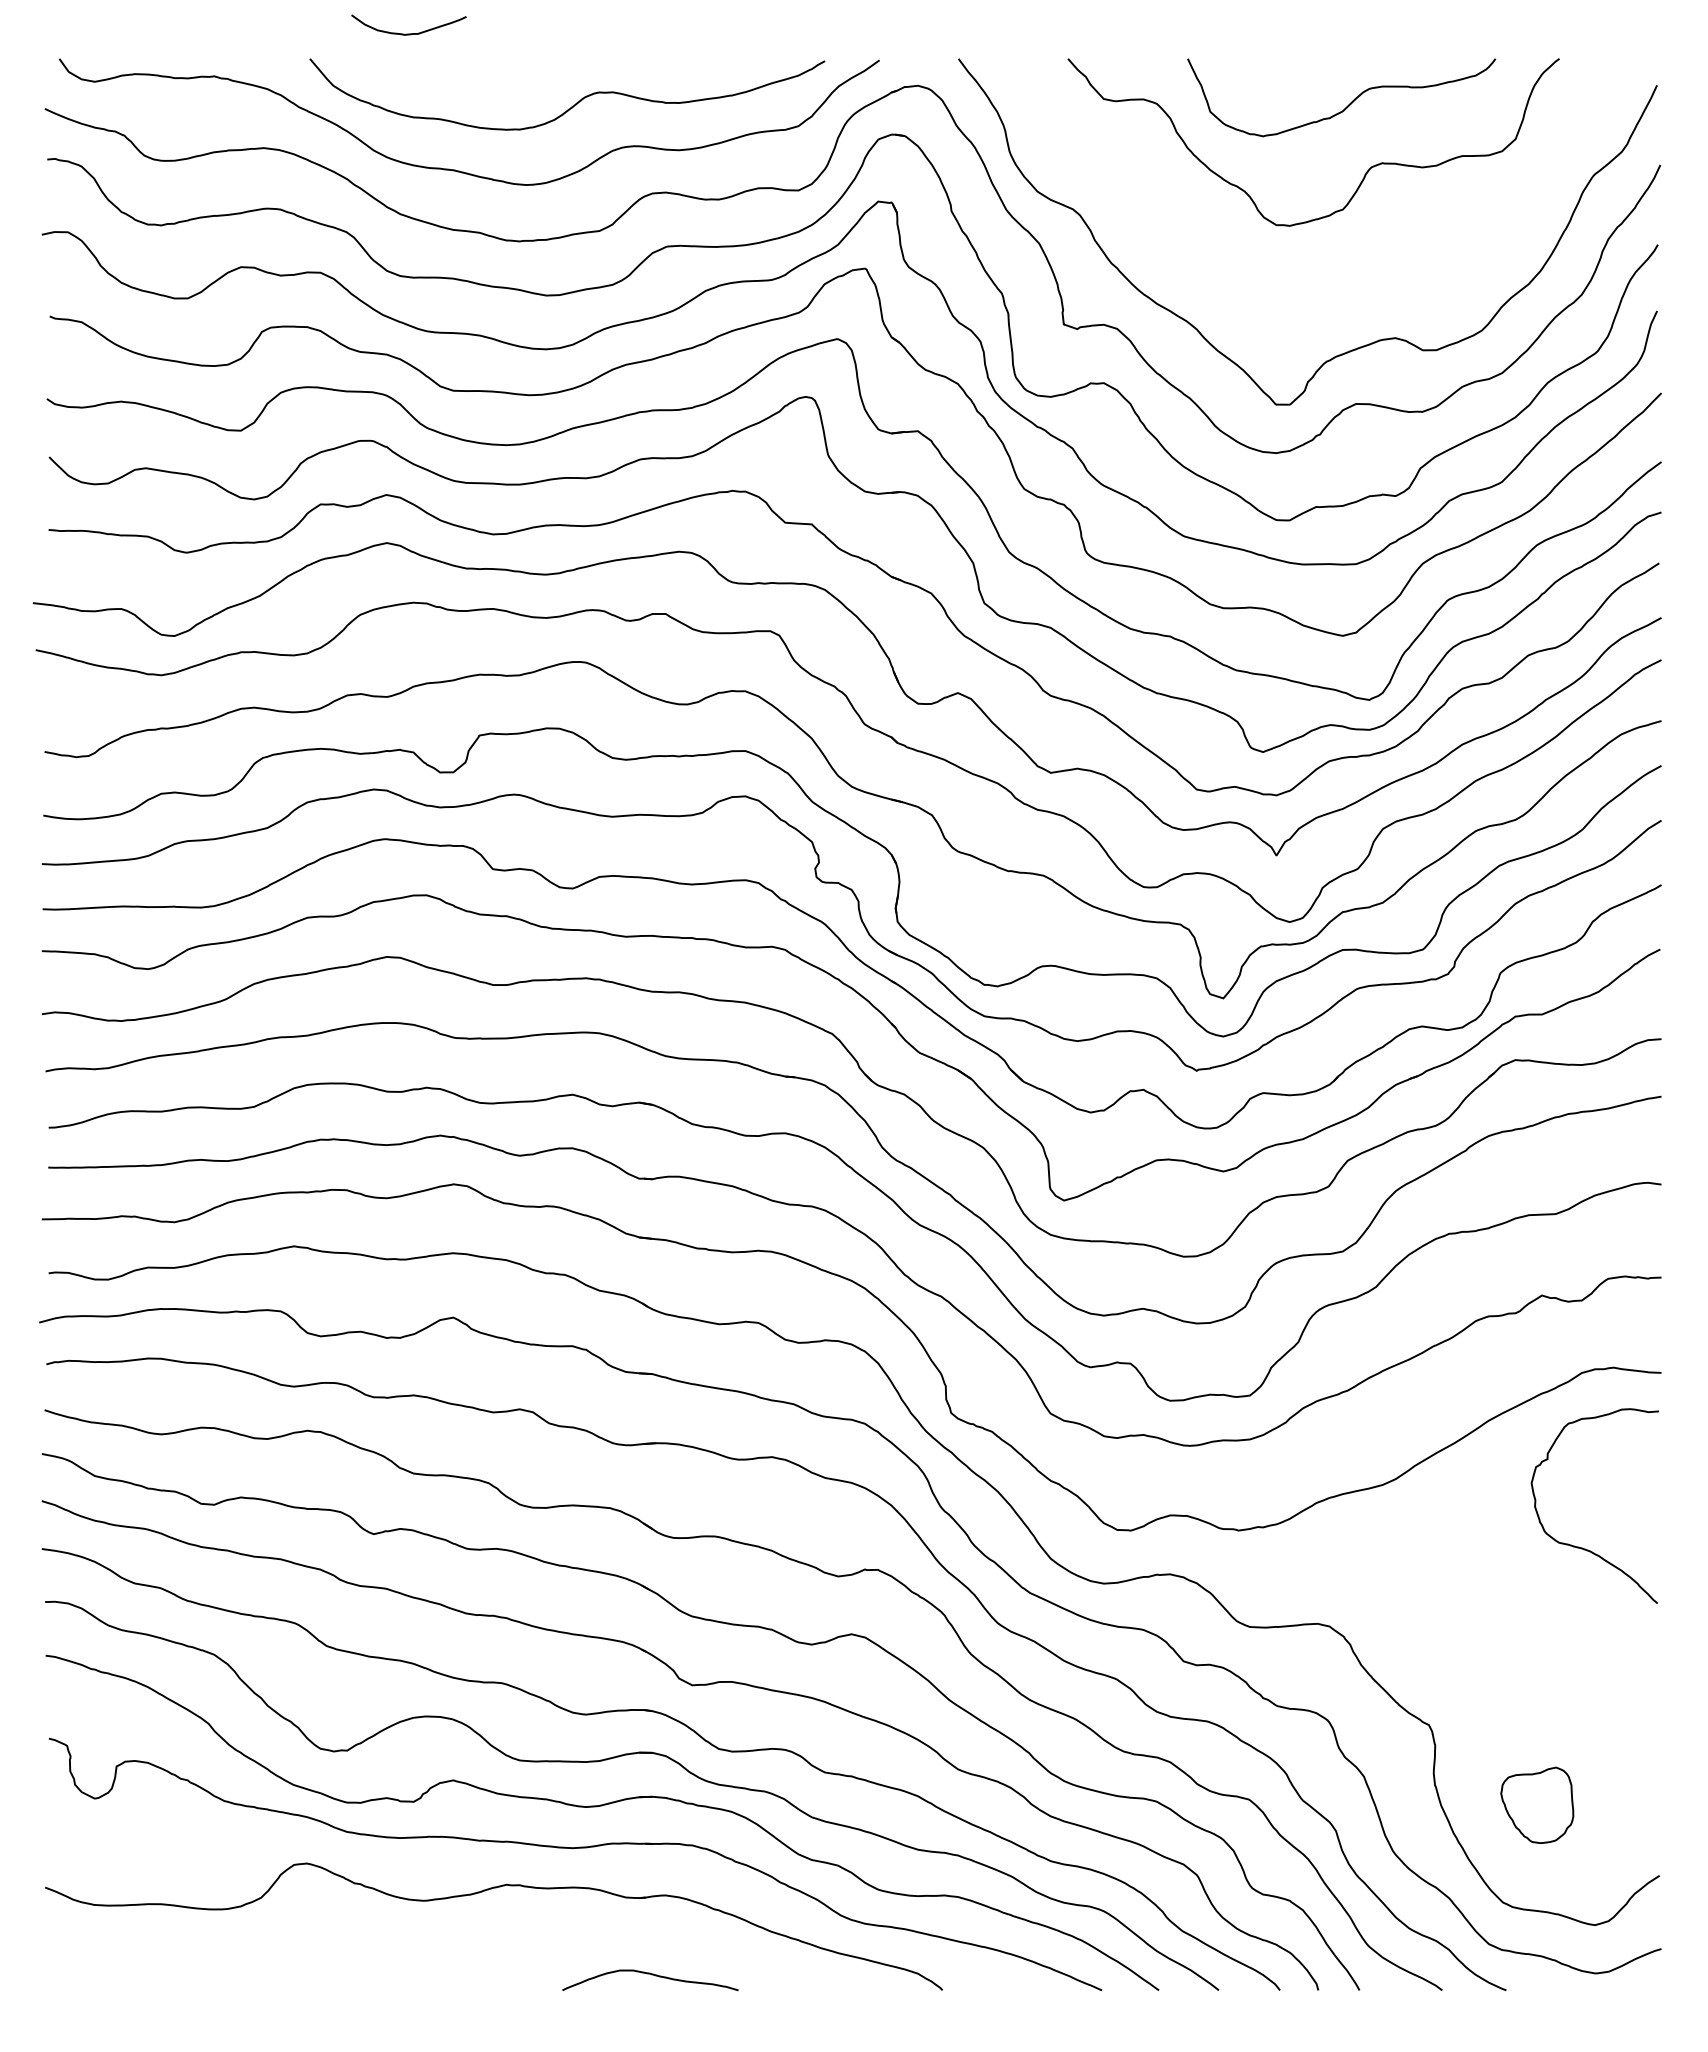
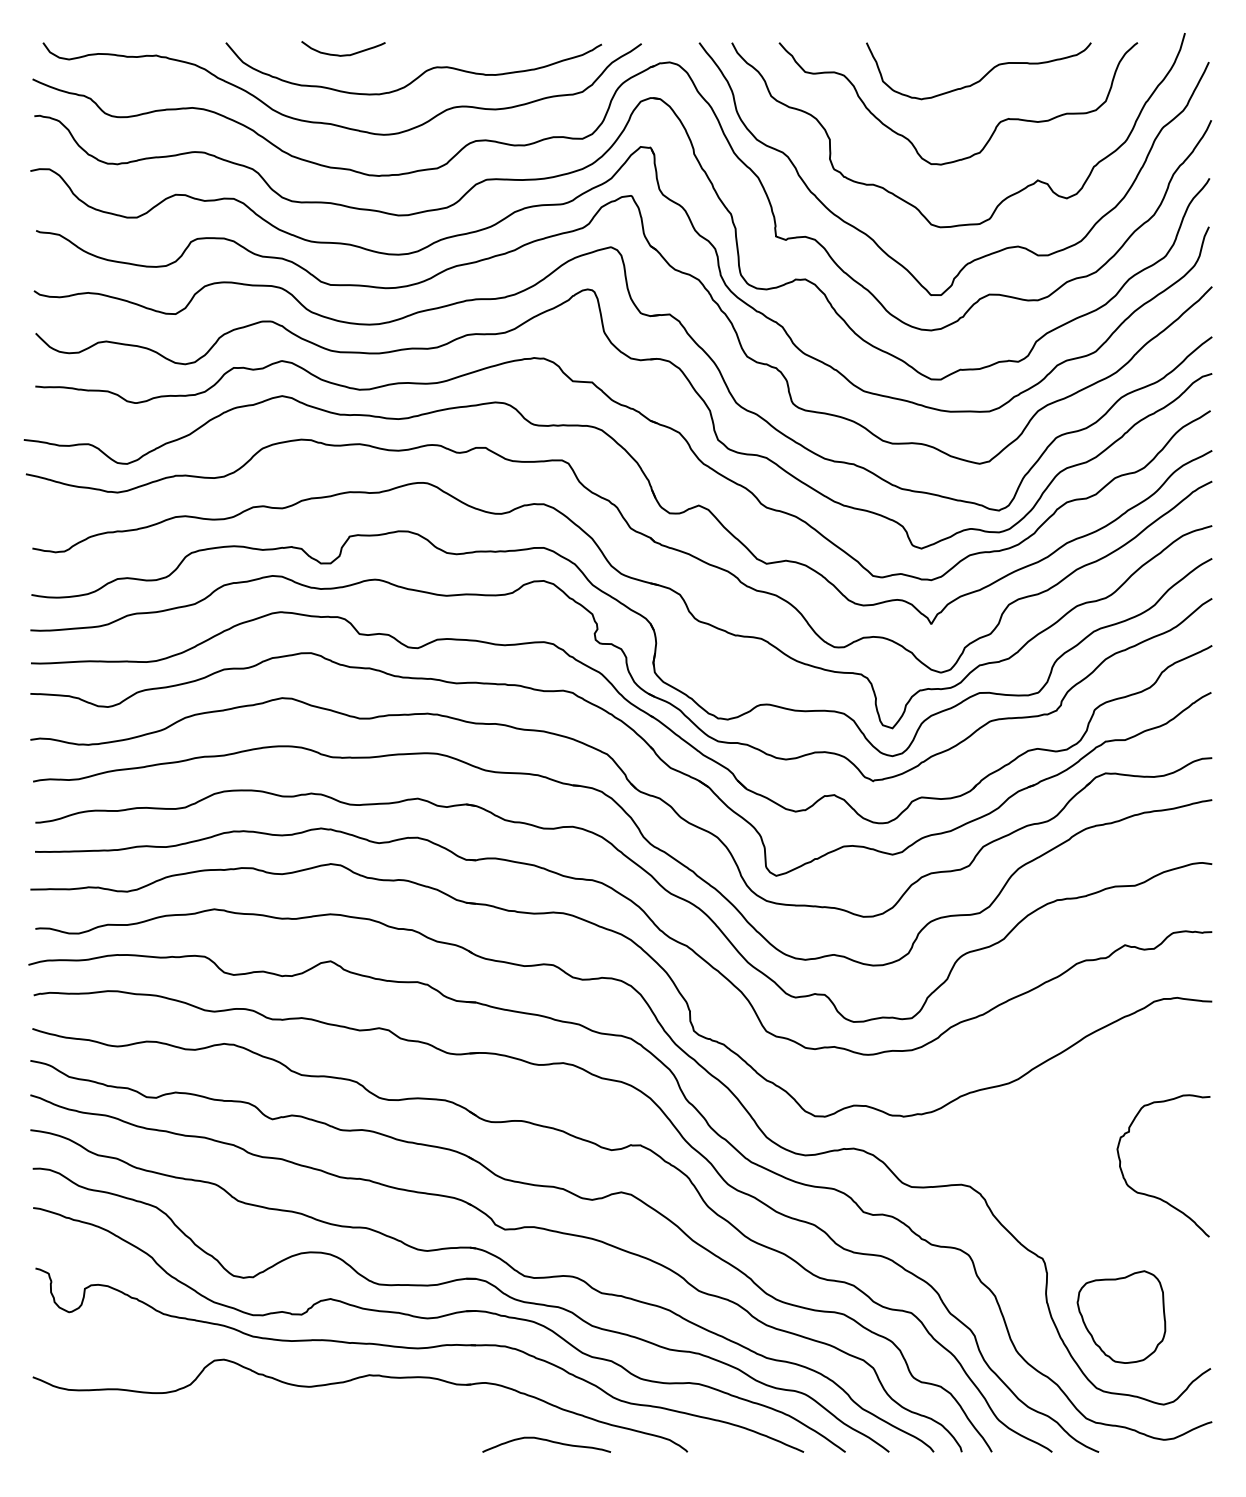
curve: (408, 33) -> (343, 54), moved
curve: (1379, 270) -> (1006, 197), added
curve: (1579, 1546) -> (1152, 1195), moved
part: (1537, 1805) -> (1121, 1317), size x1.67
curve: (651, 1975) -> (547, 1441), moved

